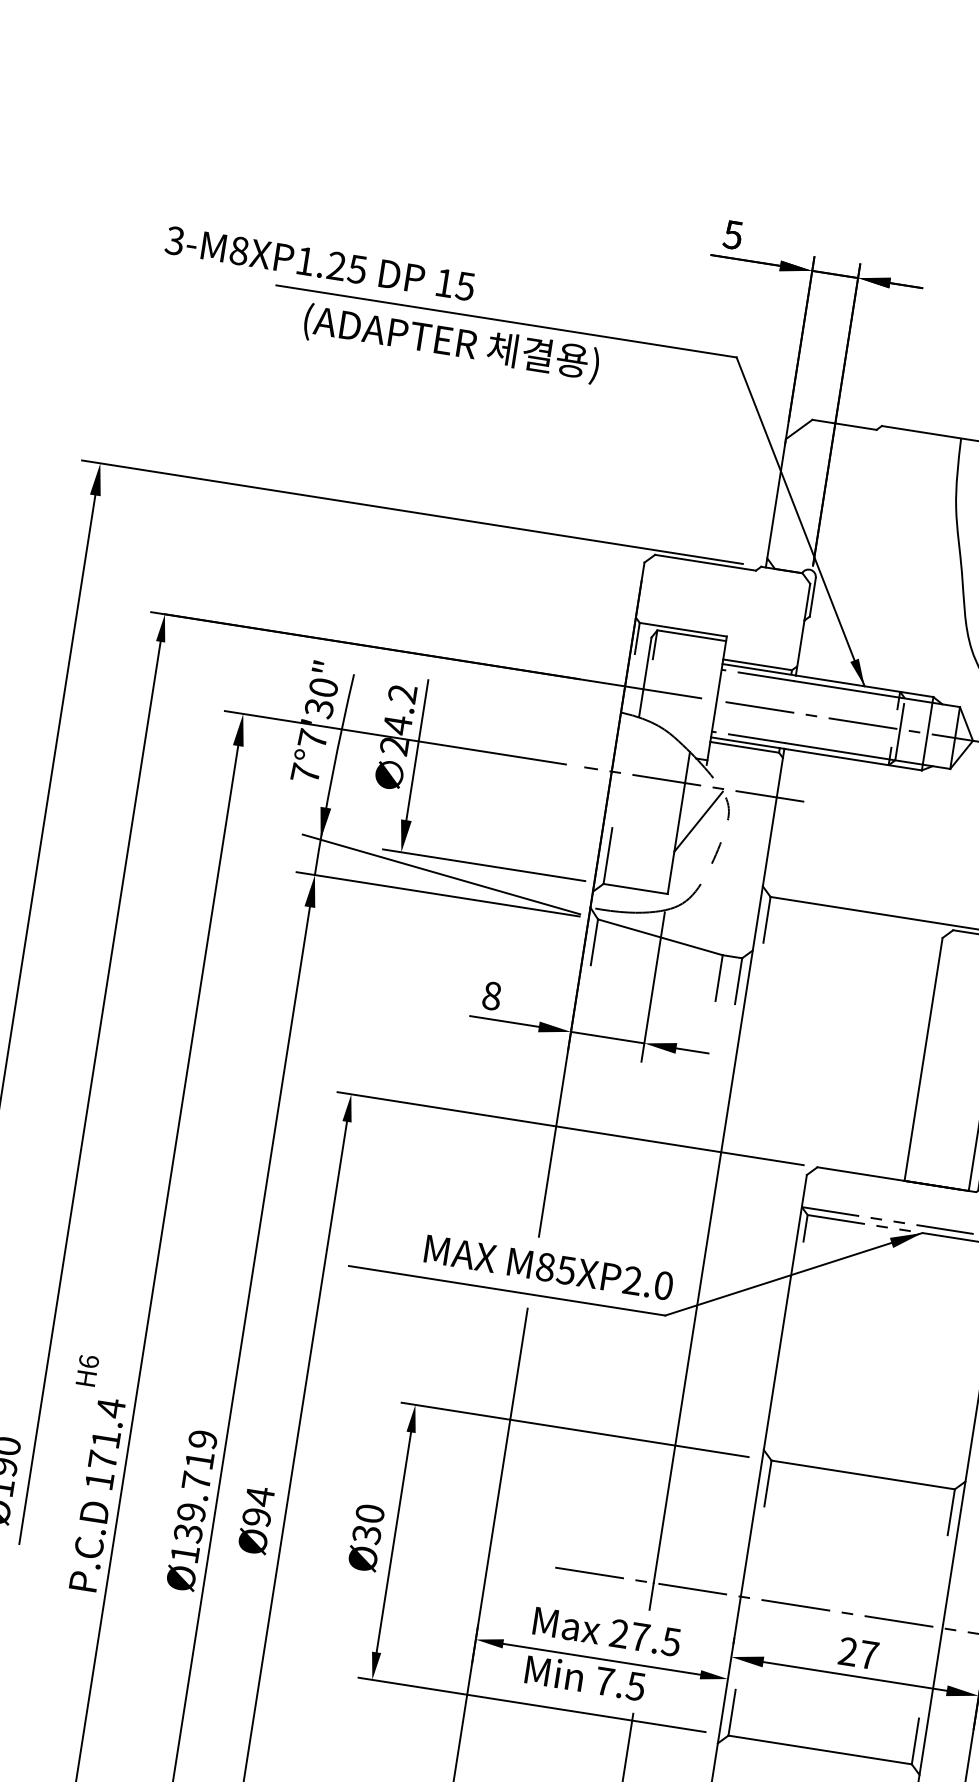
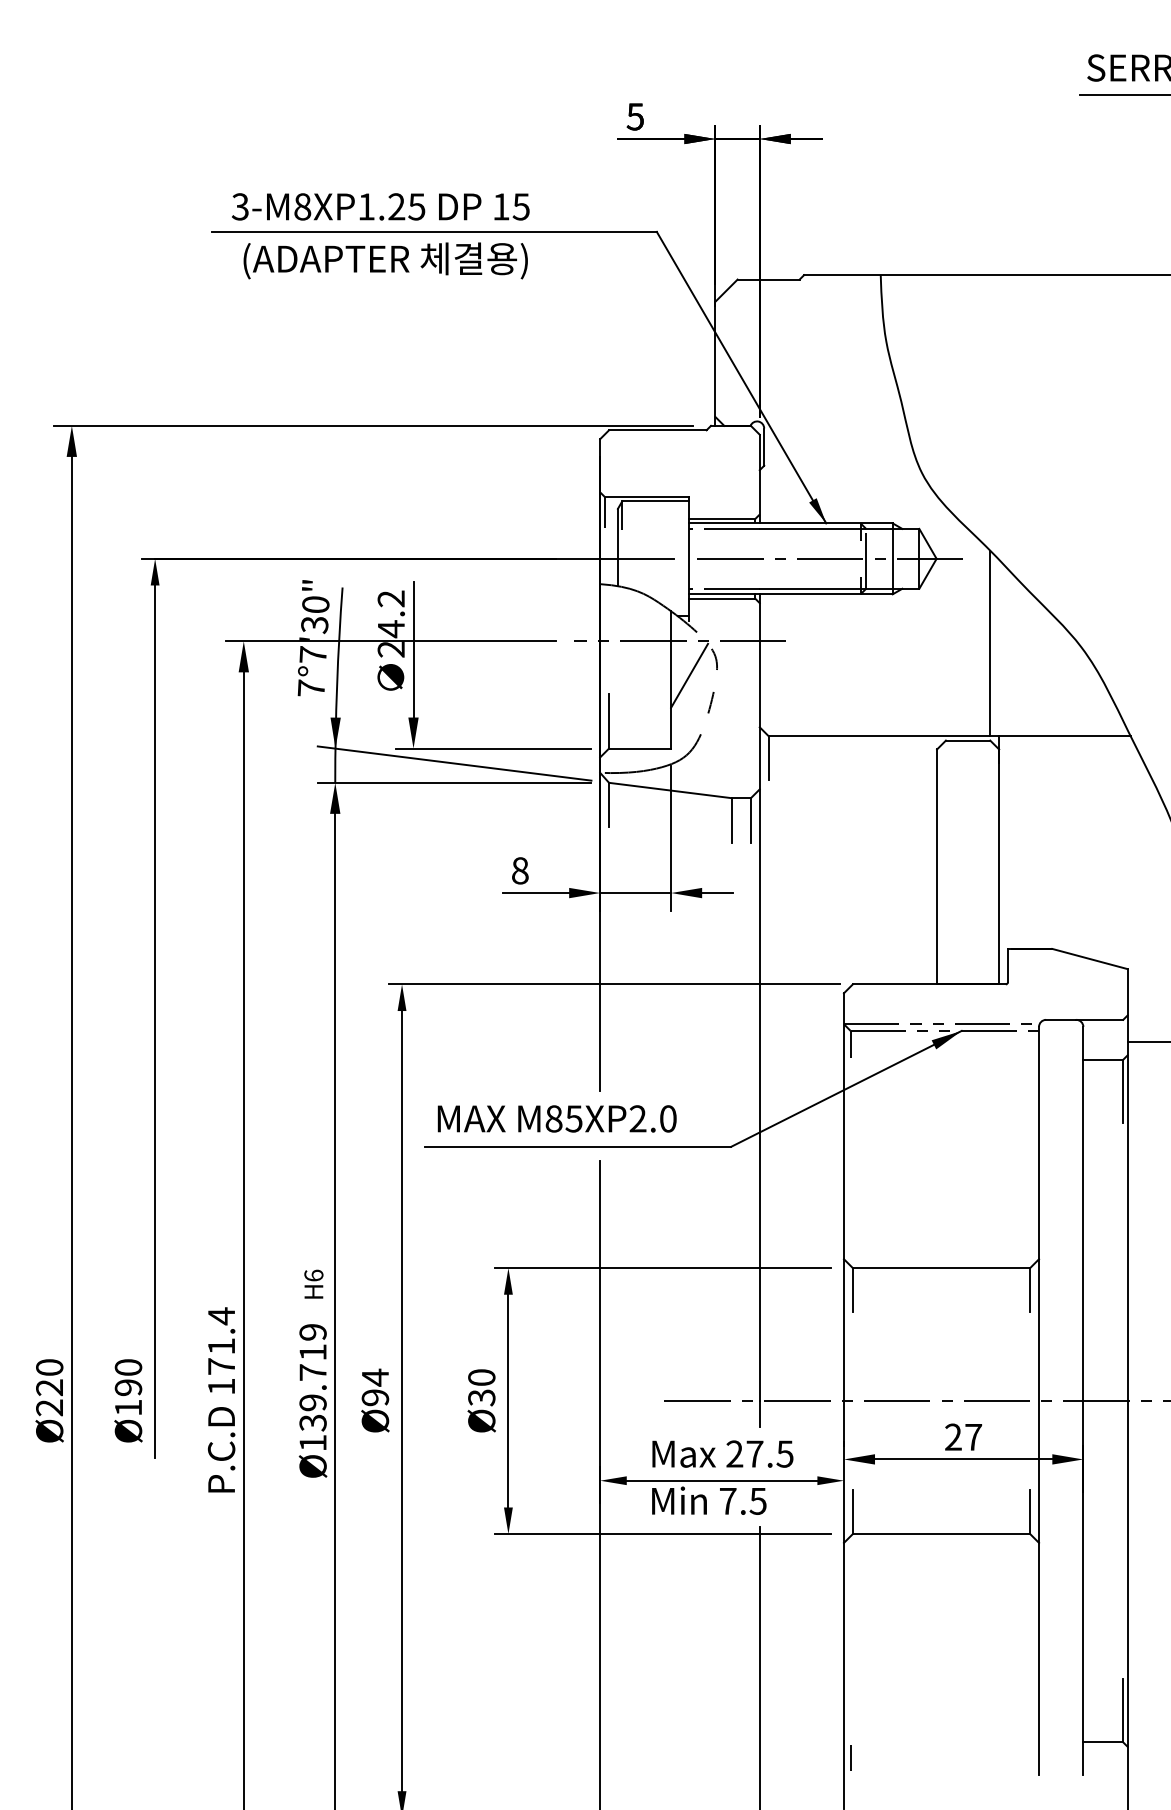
text: (319, 263) -> (380, 206), moved
text: (548, 1267) -> (556, 1118), moved
text: (87, 1369) -> (313, 1283), moved

